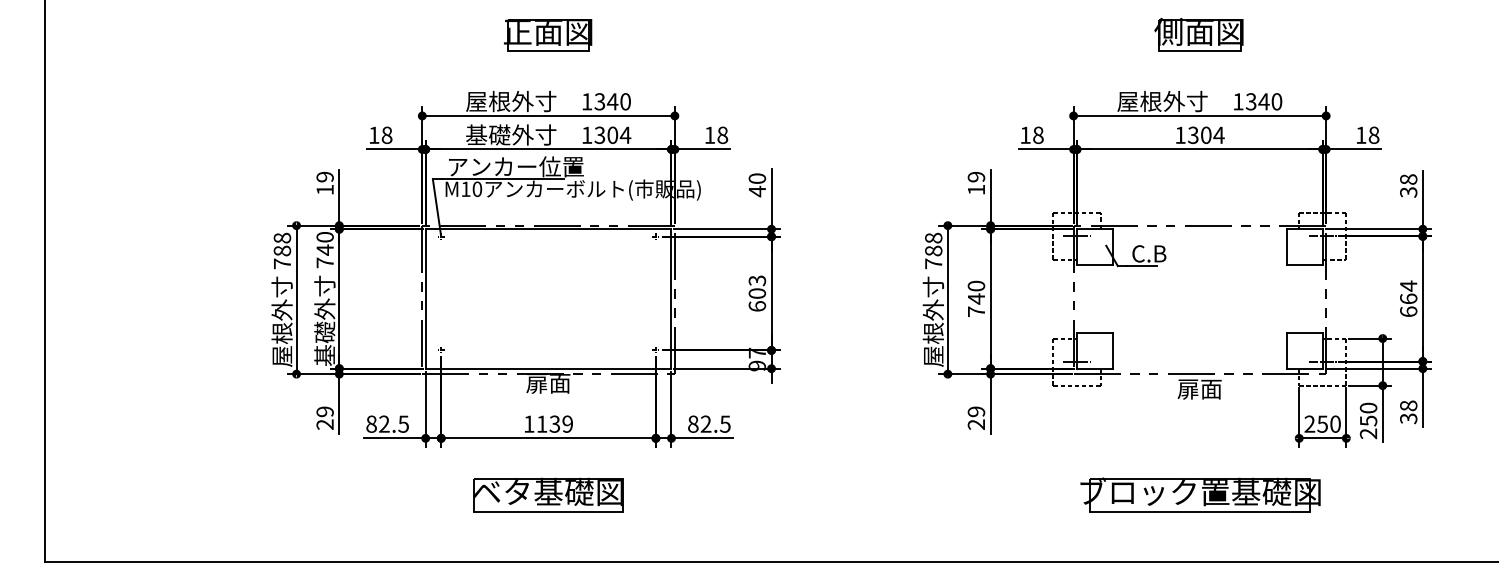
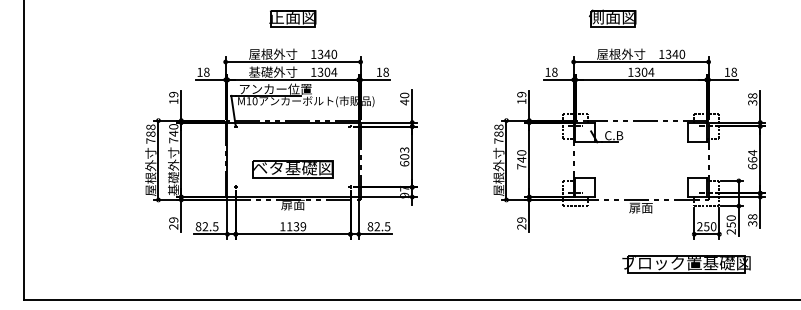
part: (1198, 34) -> (612, 18), moved
part: (547, 494) -> (292, 169), moved
part: (1200, 494) -> (686, 264), moved

